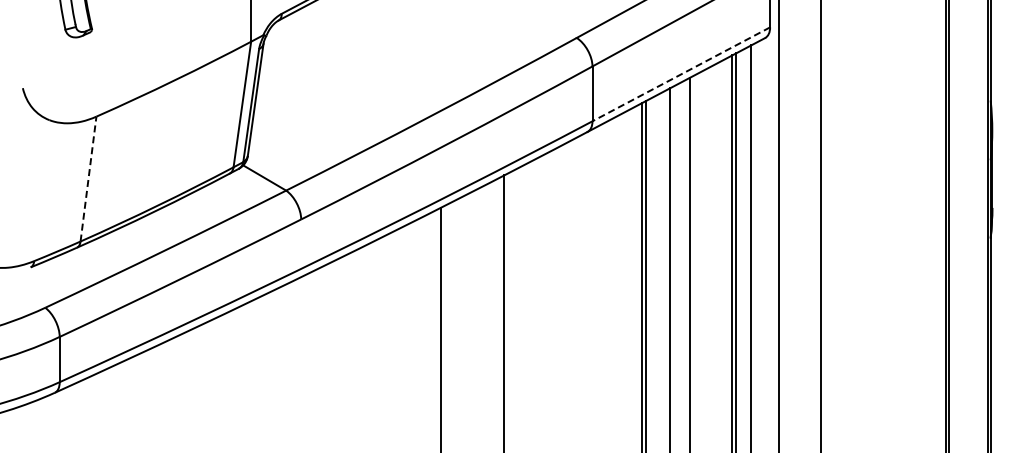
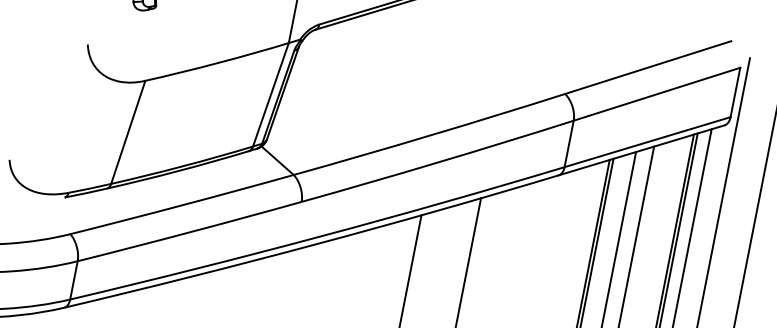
line: (680, 74) -> (646, 142), dashed -> solid
line: (88, 179) -> (128, 132), dashed -> solid

